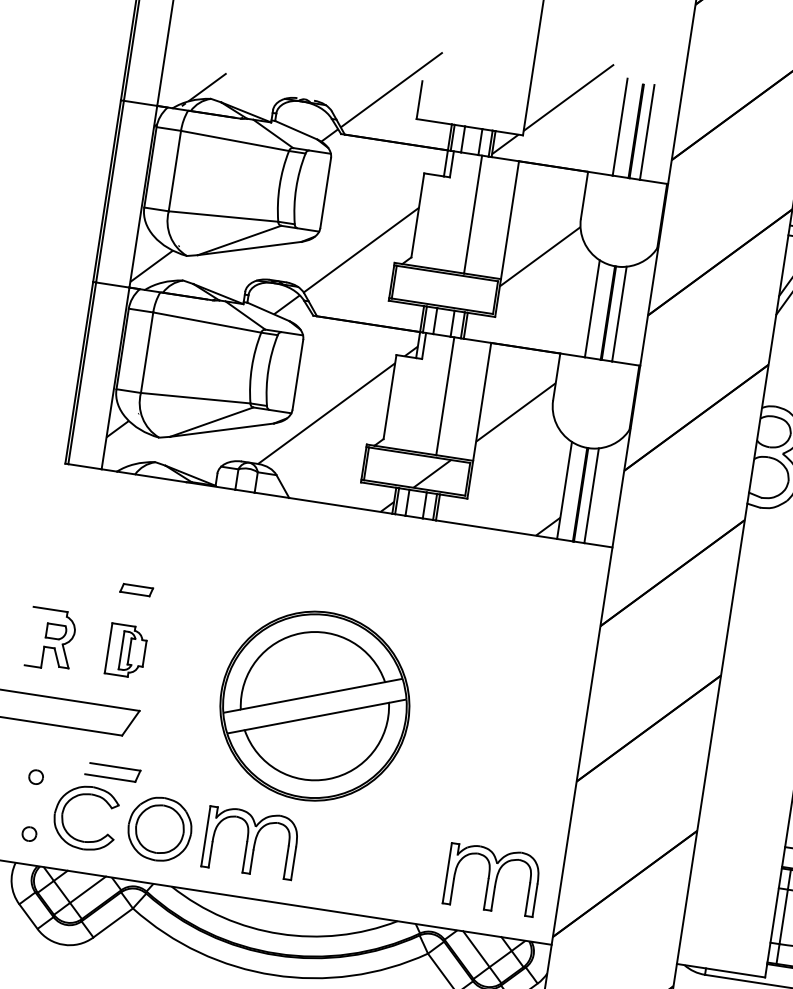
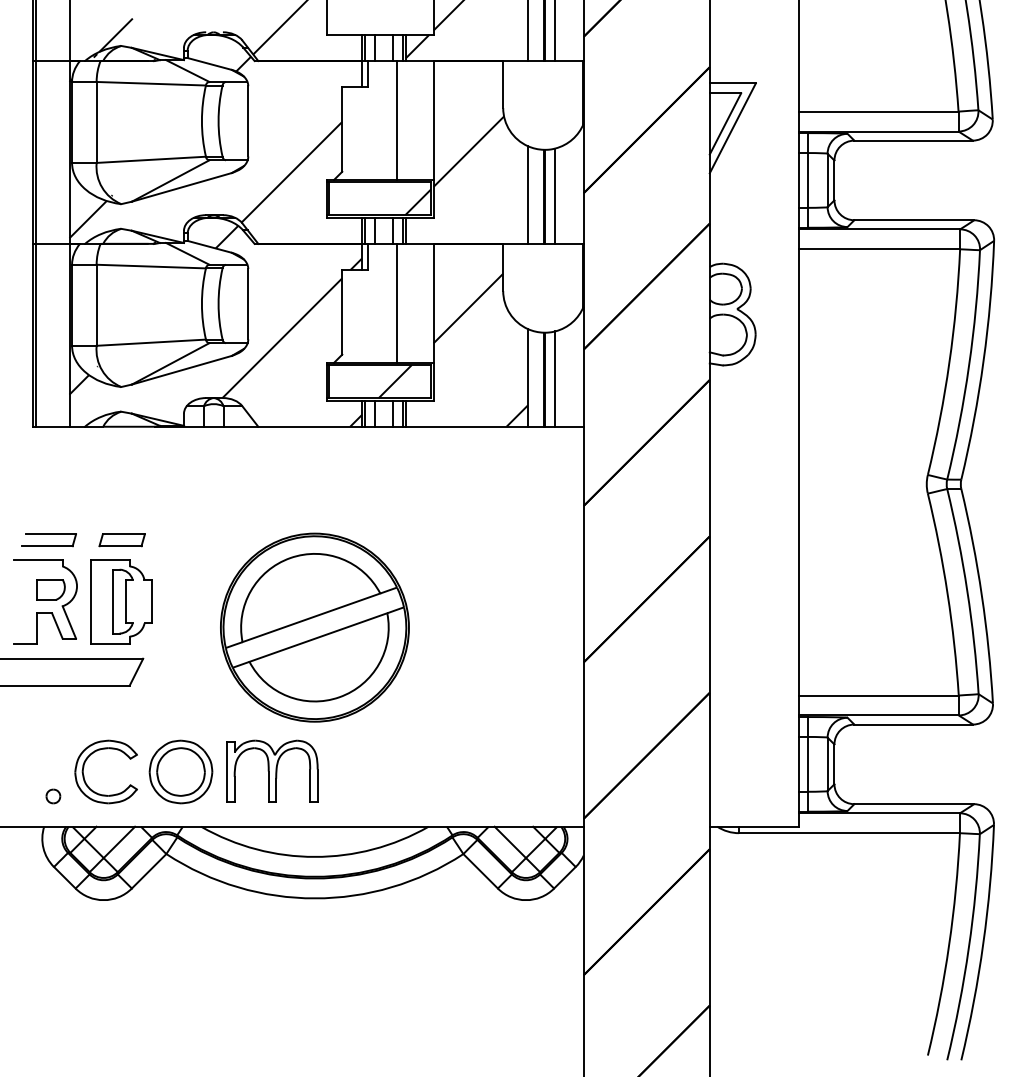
hatch: (482, 299) -> (418, 202), added
part: (136, 590) -> (121, 540), size x1.43
part: (51, 639) -> (45, 601), size x1.43
part: (126, 650) -> (121, 601), size x1.67
part: (112, 772) -> (48, 540), moved
part: (36, 777) -> (51, 739), removed
part: (492, 878) -> (515, 770), removed

